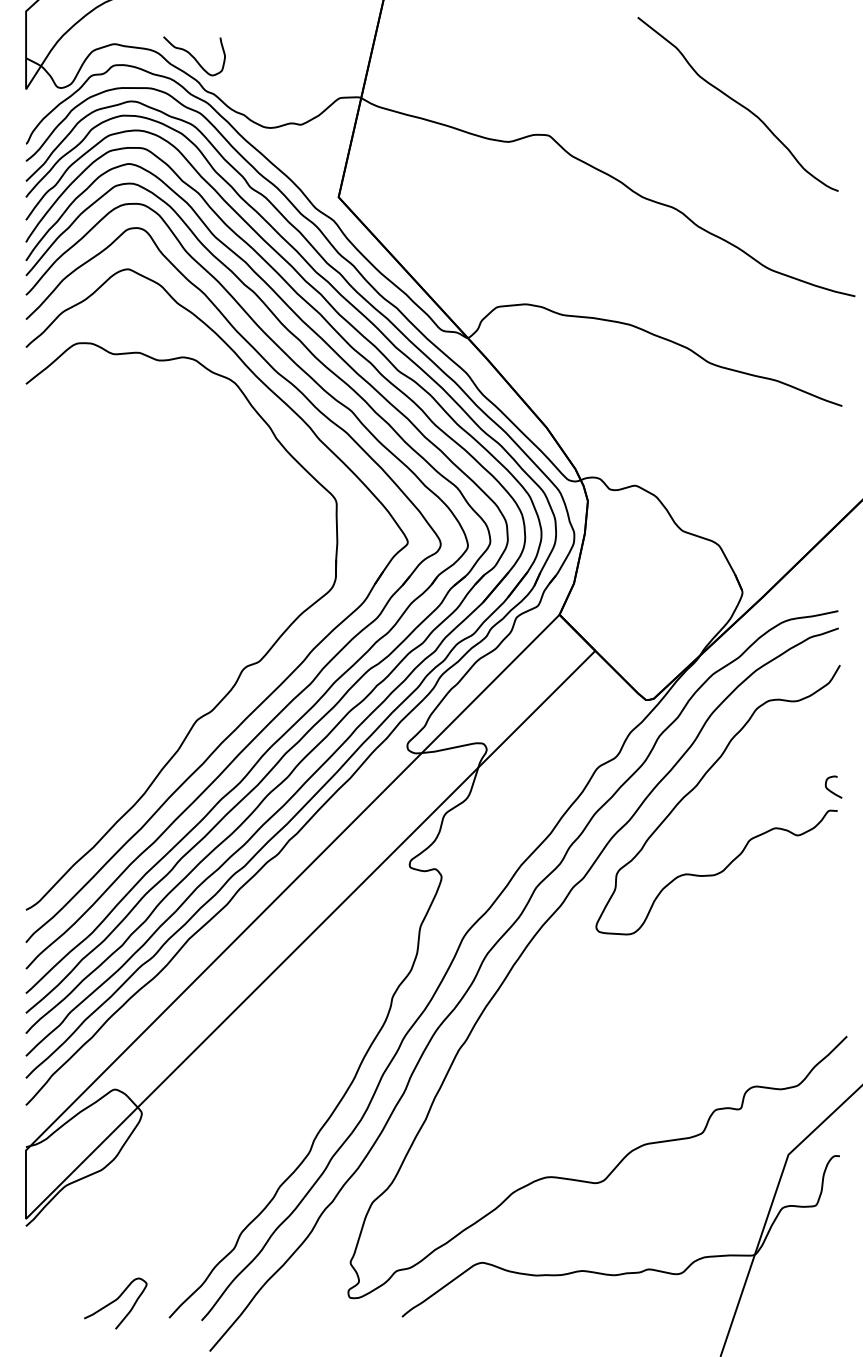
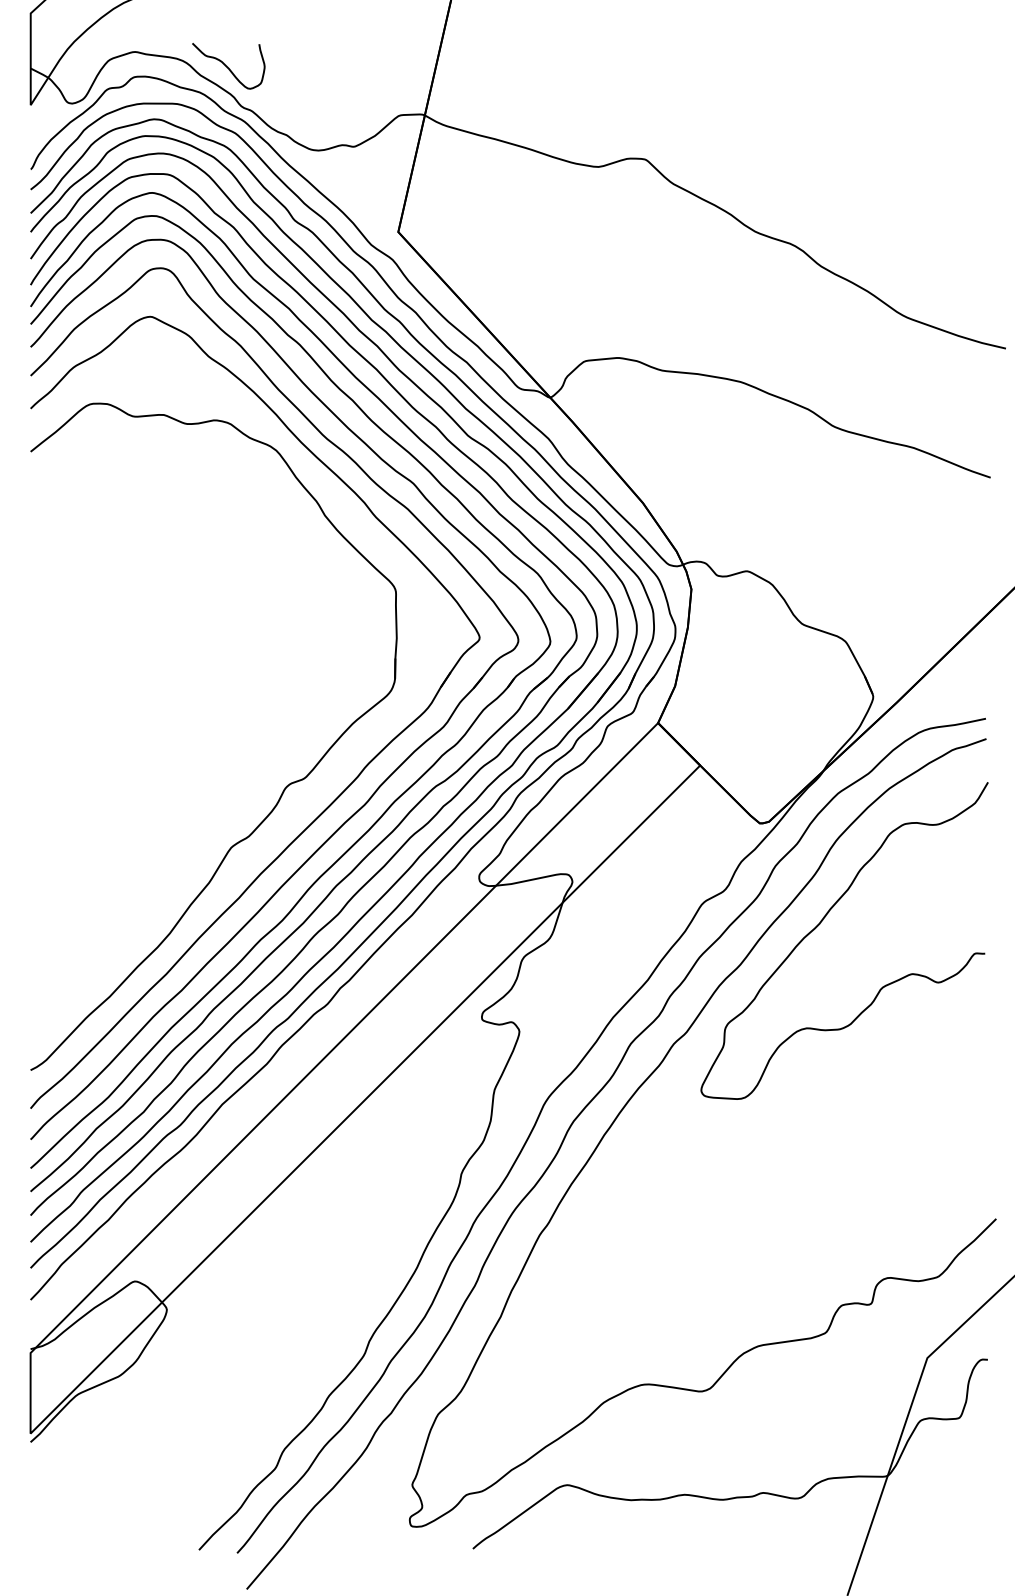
curve: (737, 104) -> (867, 122), removed
curve: (831, 791) -> (978, 930), removed
curve: (115, 1301) -> (135, 1530), removed

